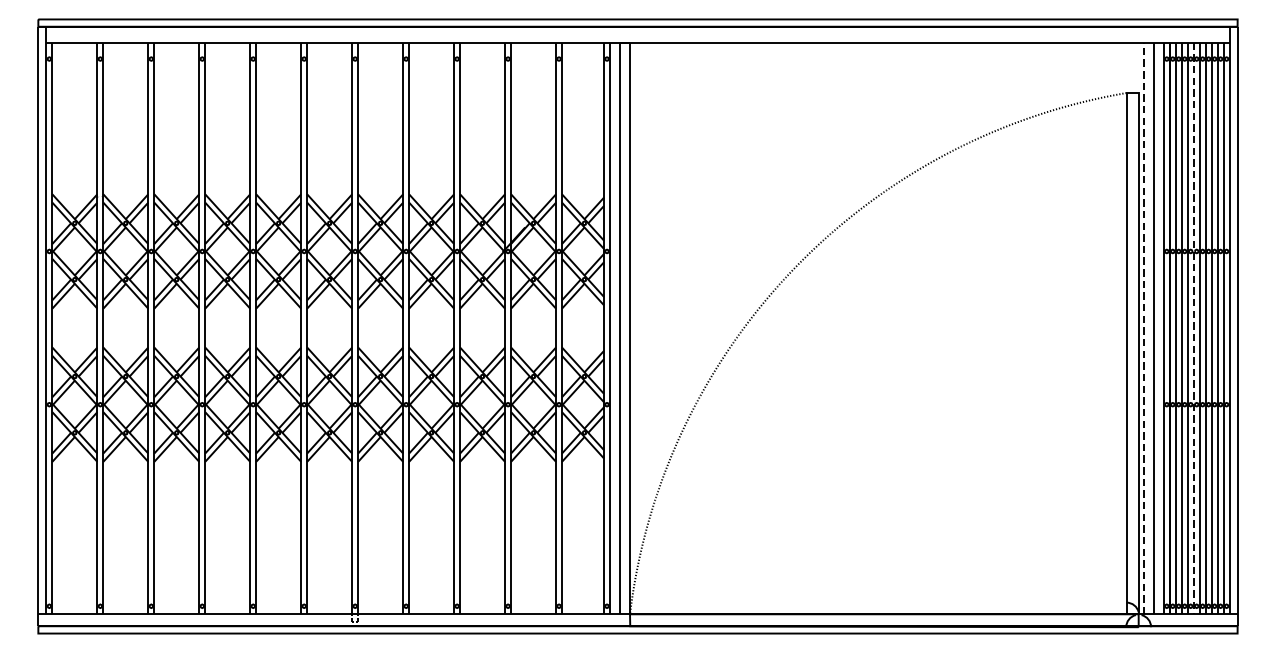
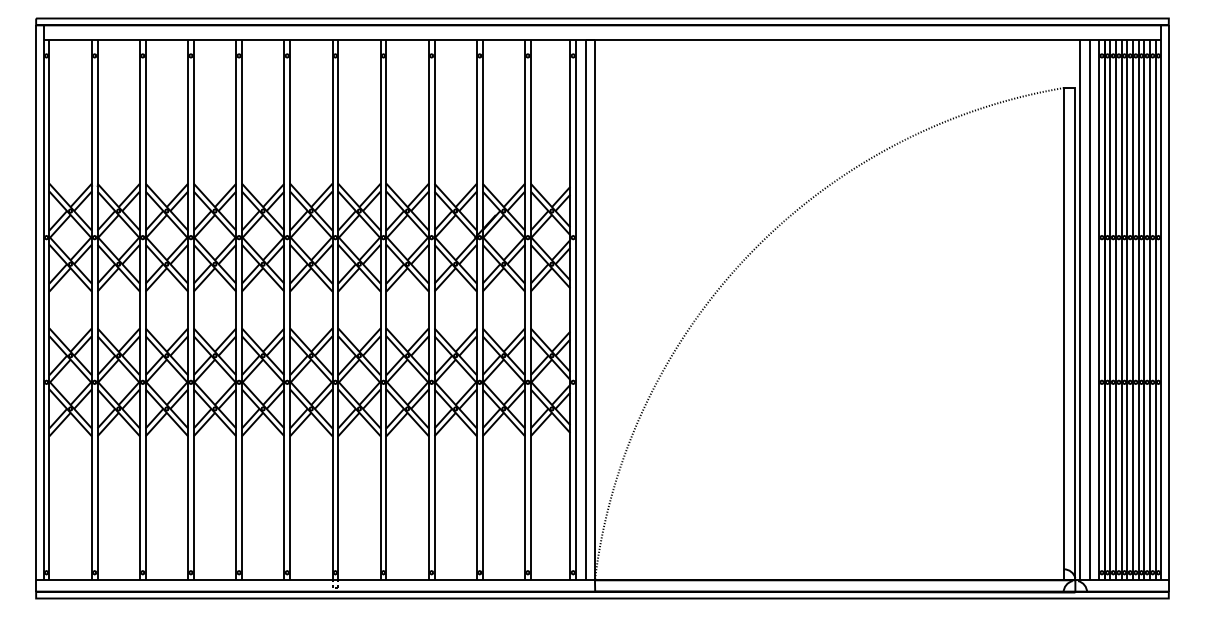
line: (1144, 328) -> (1080, 310), dashed -> solid
line: (1193, 328) -> (1127, 310), dashed -> solid

